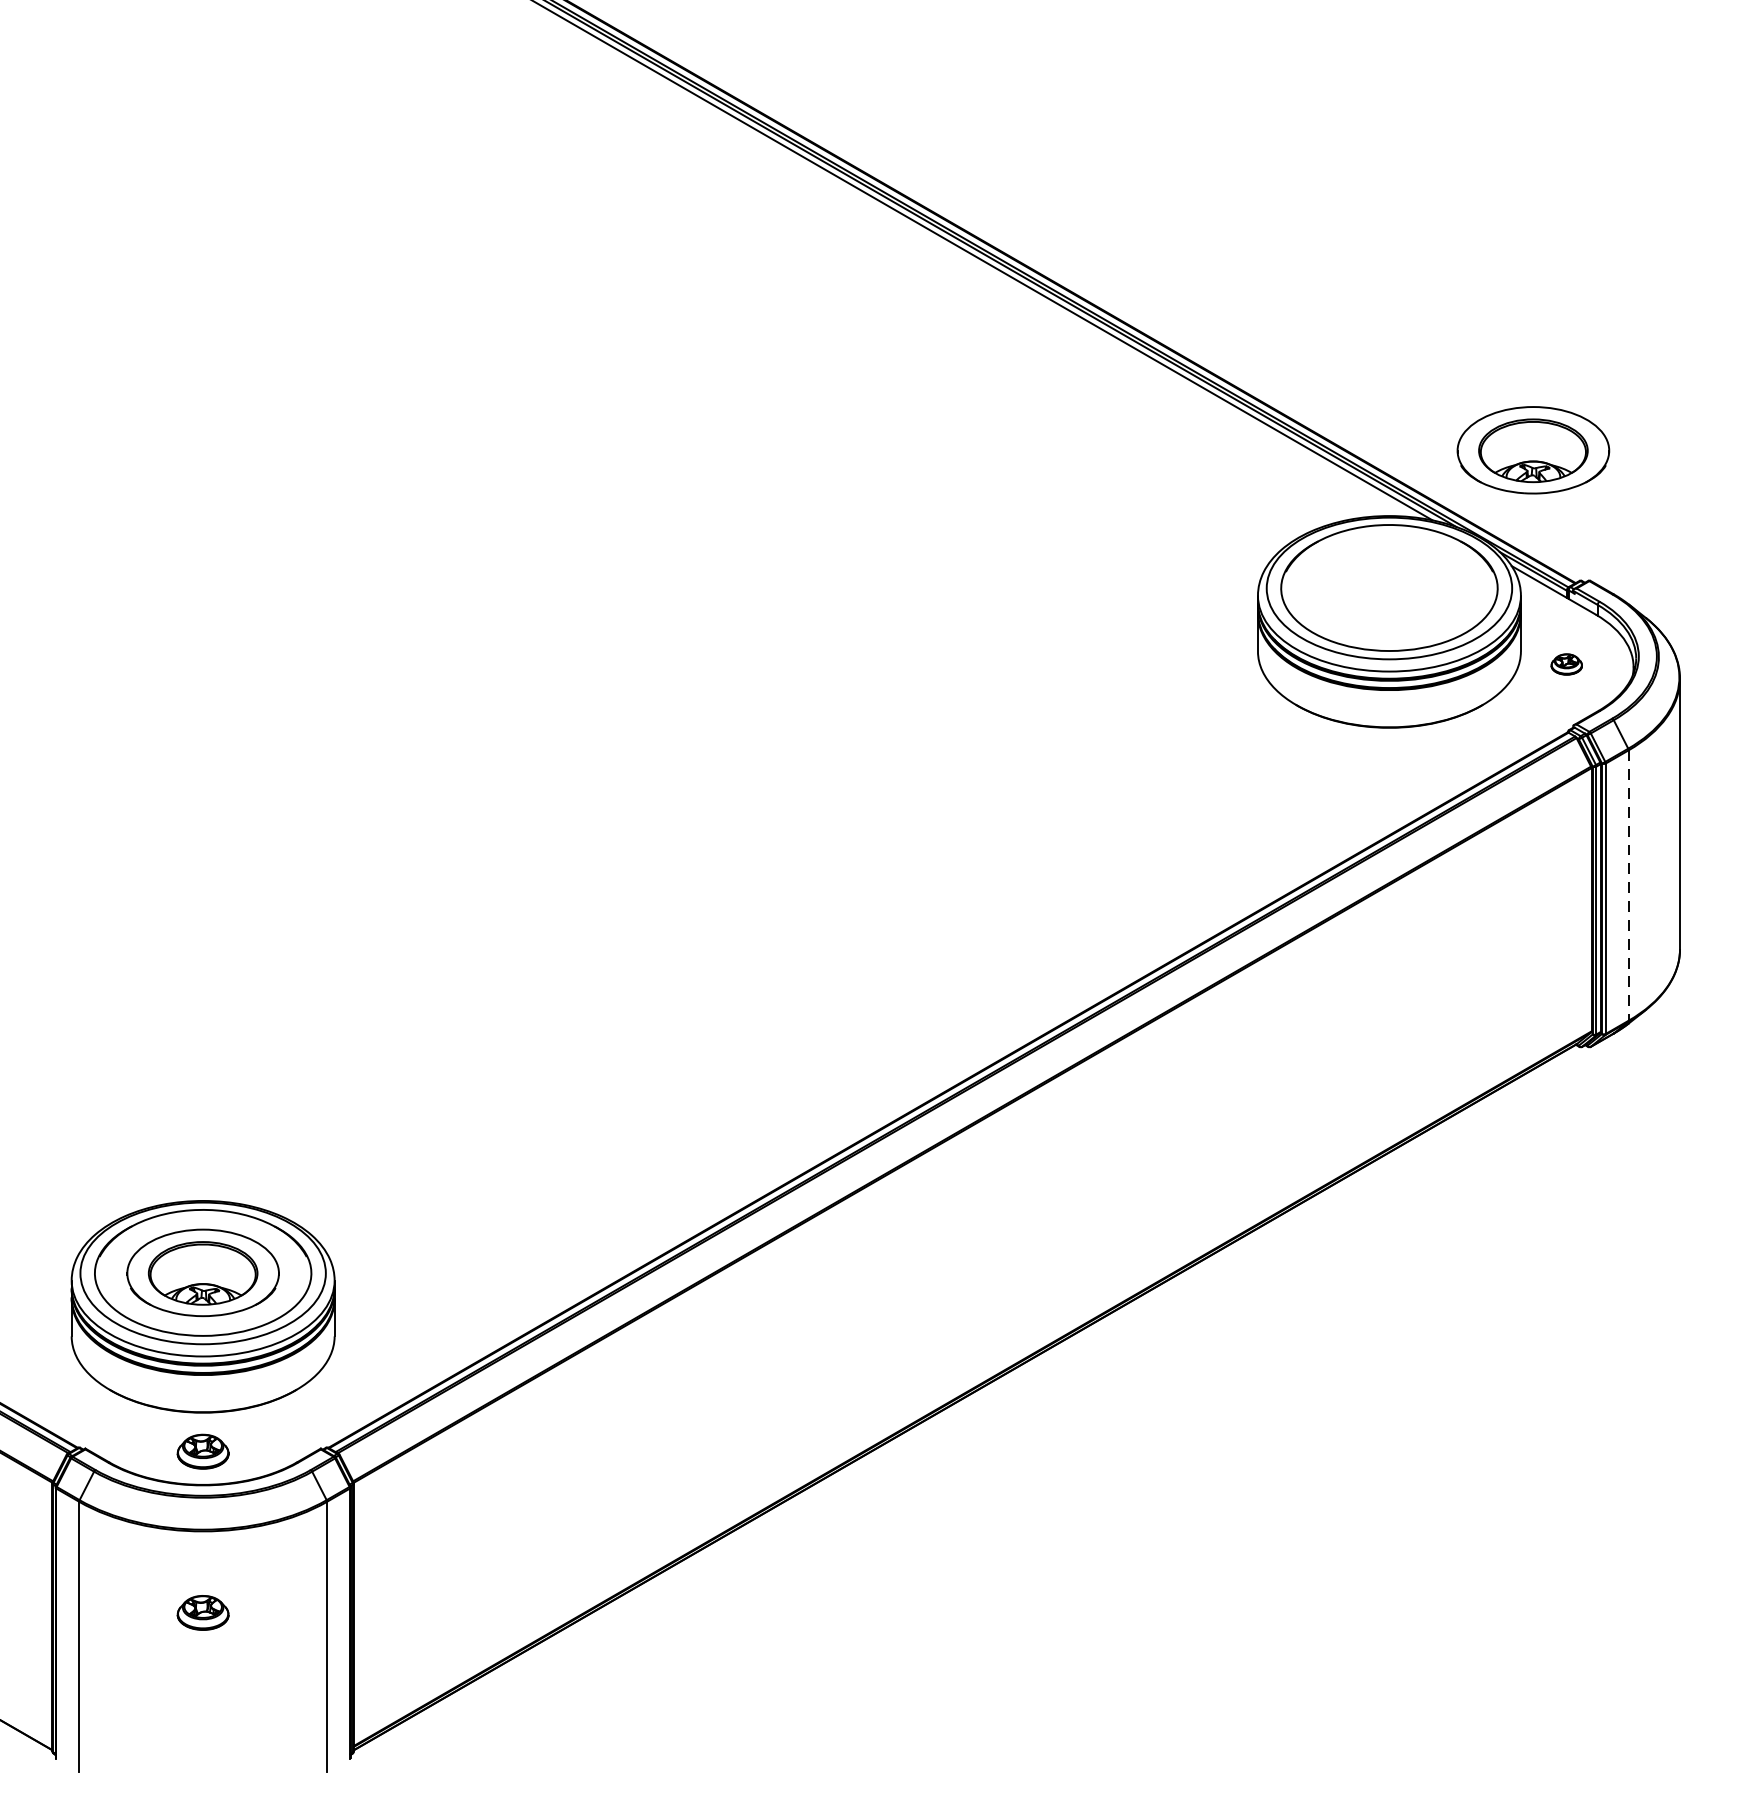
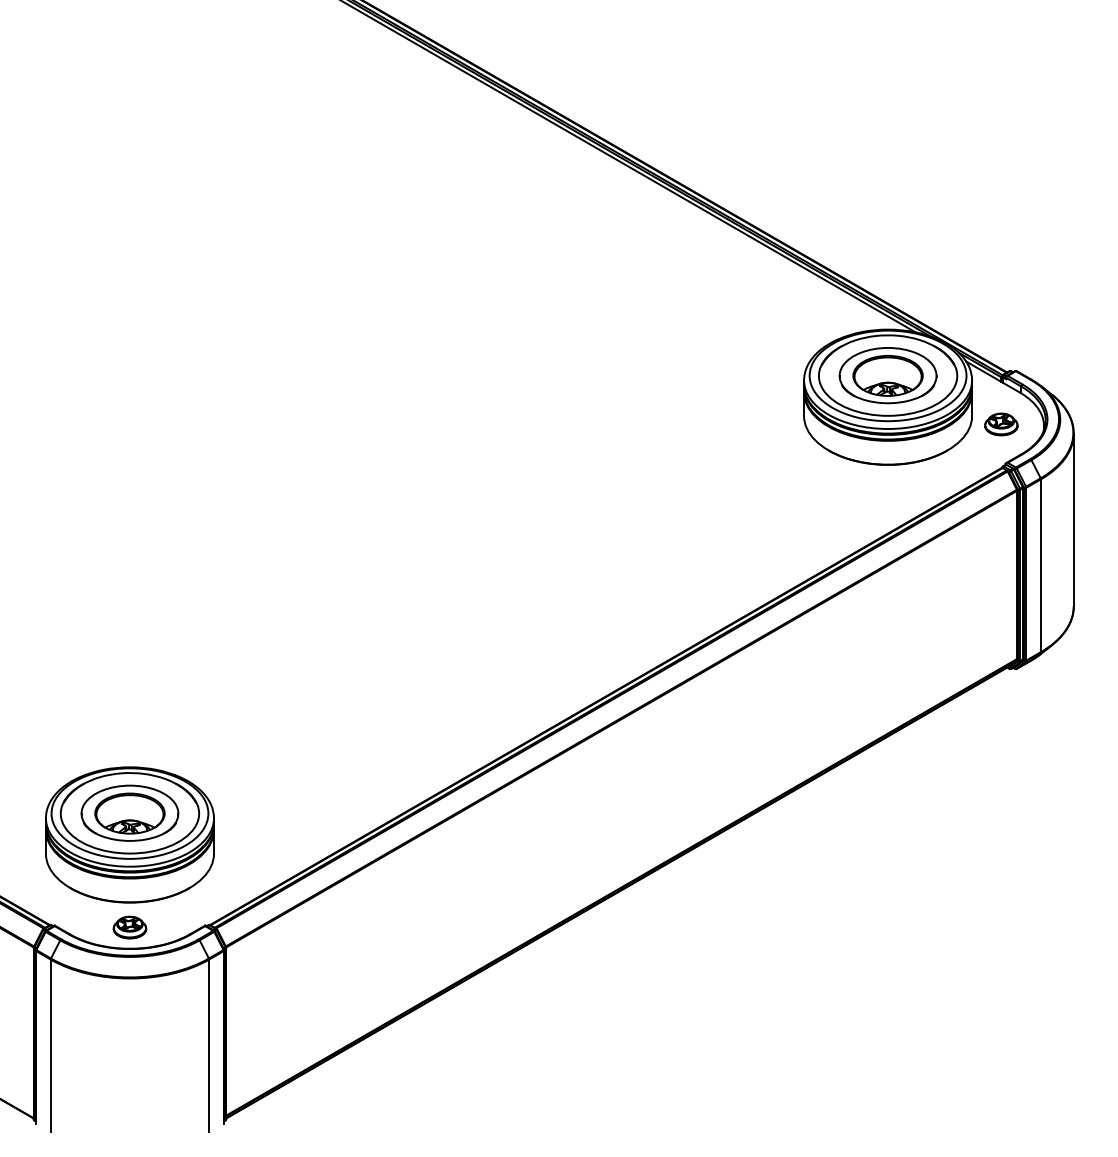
part: (1532, 450) -> (887, 375), moved
part: (1566, 664) -> (1001, 424), size x1.67
line: (1627, 886) -> (1040, 566), dashed -> solid
part: (202, 1612) -> (129, 1030), removed

